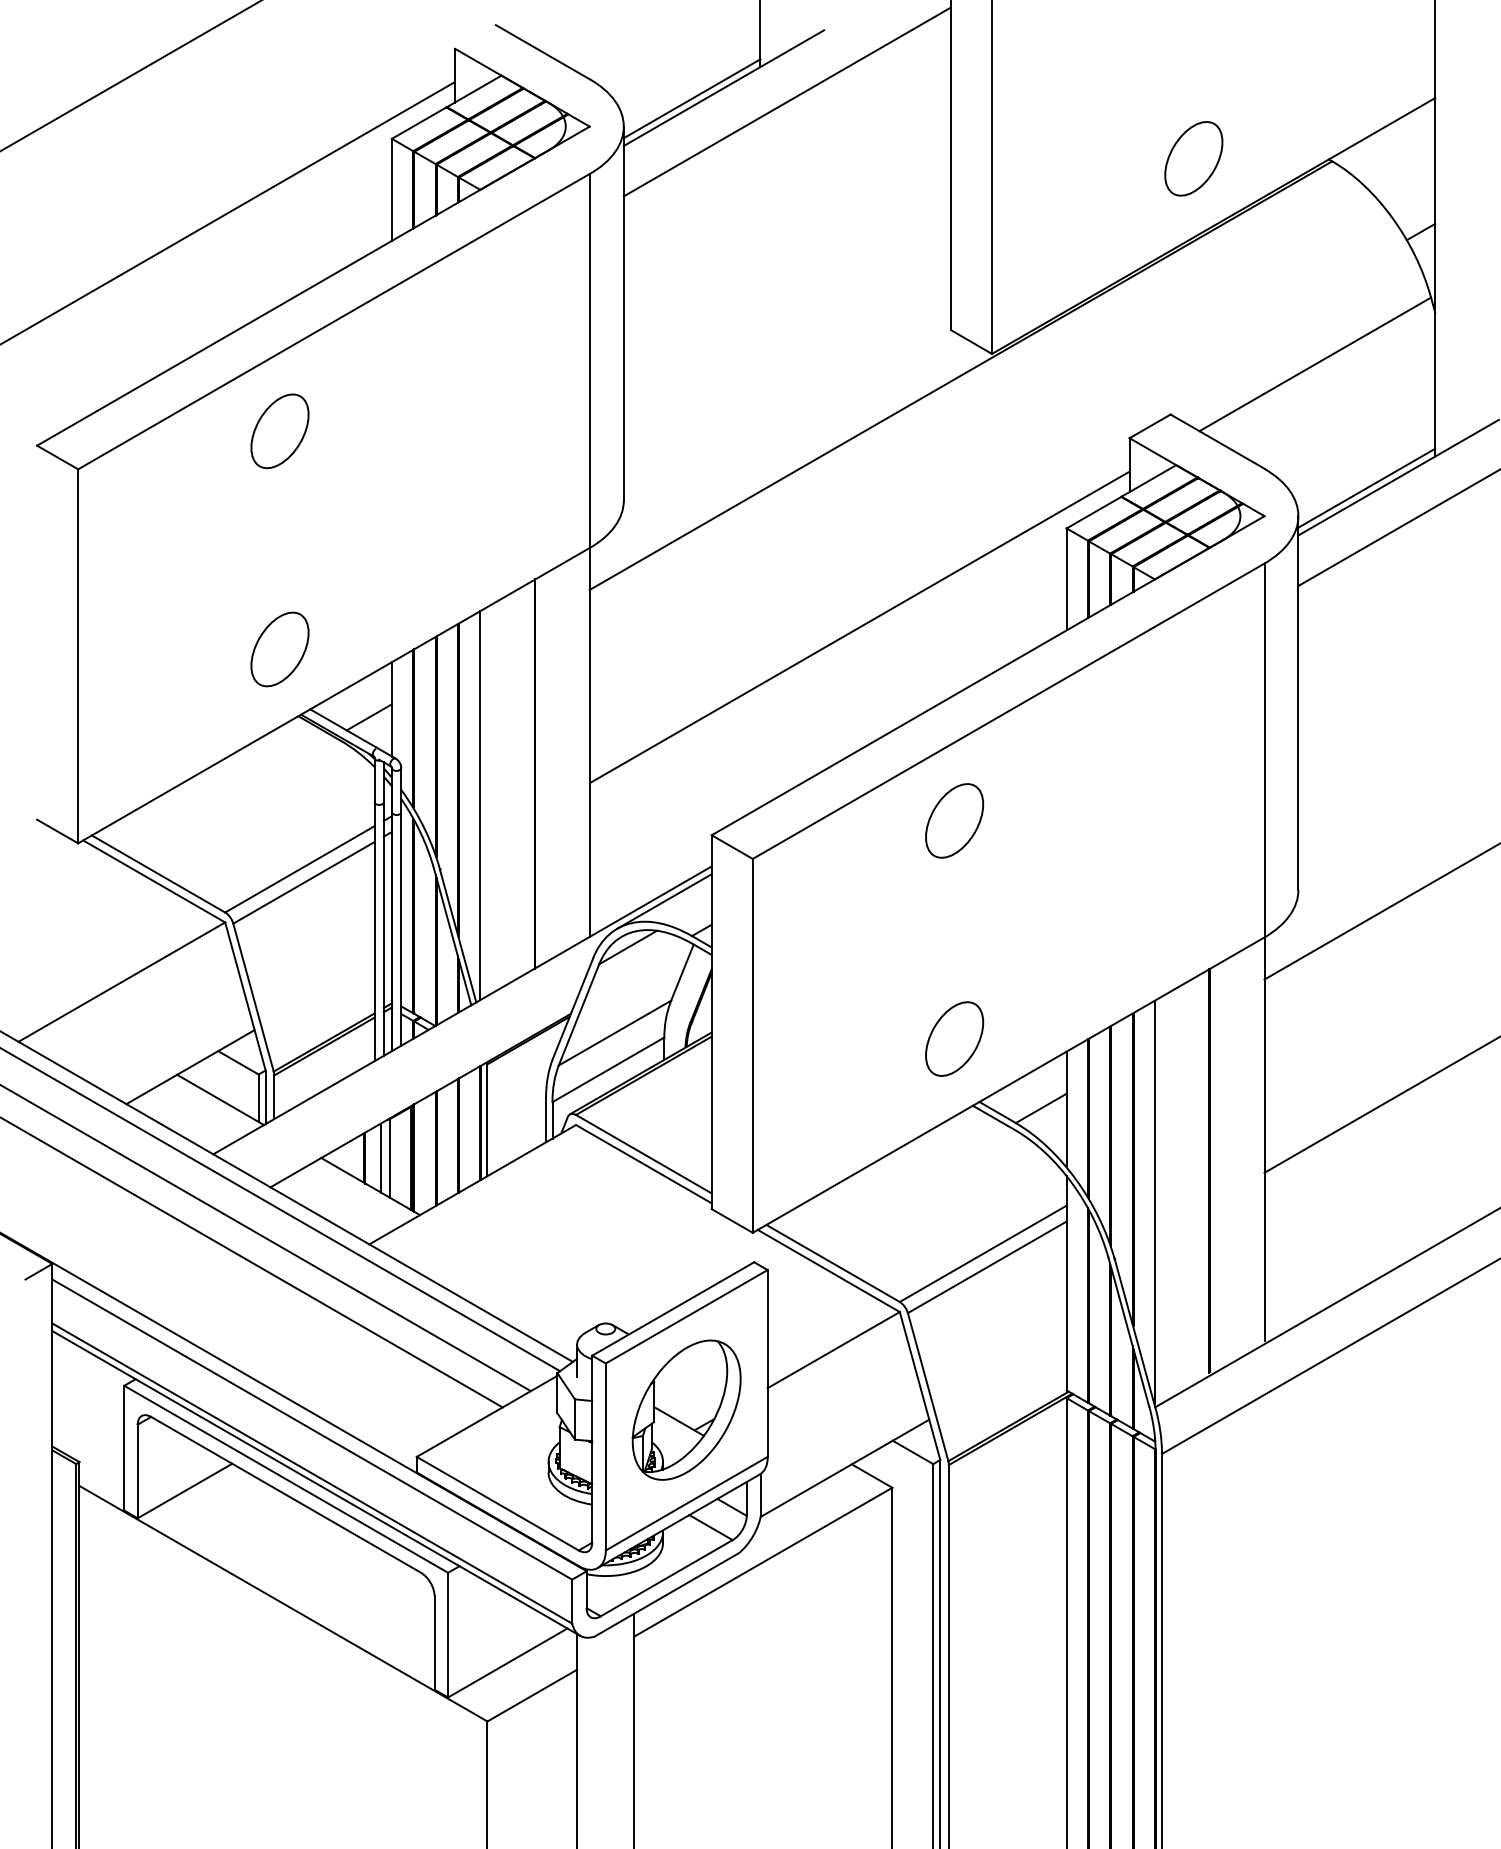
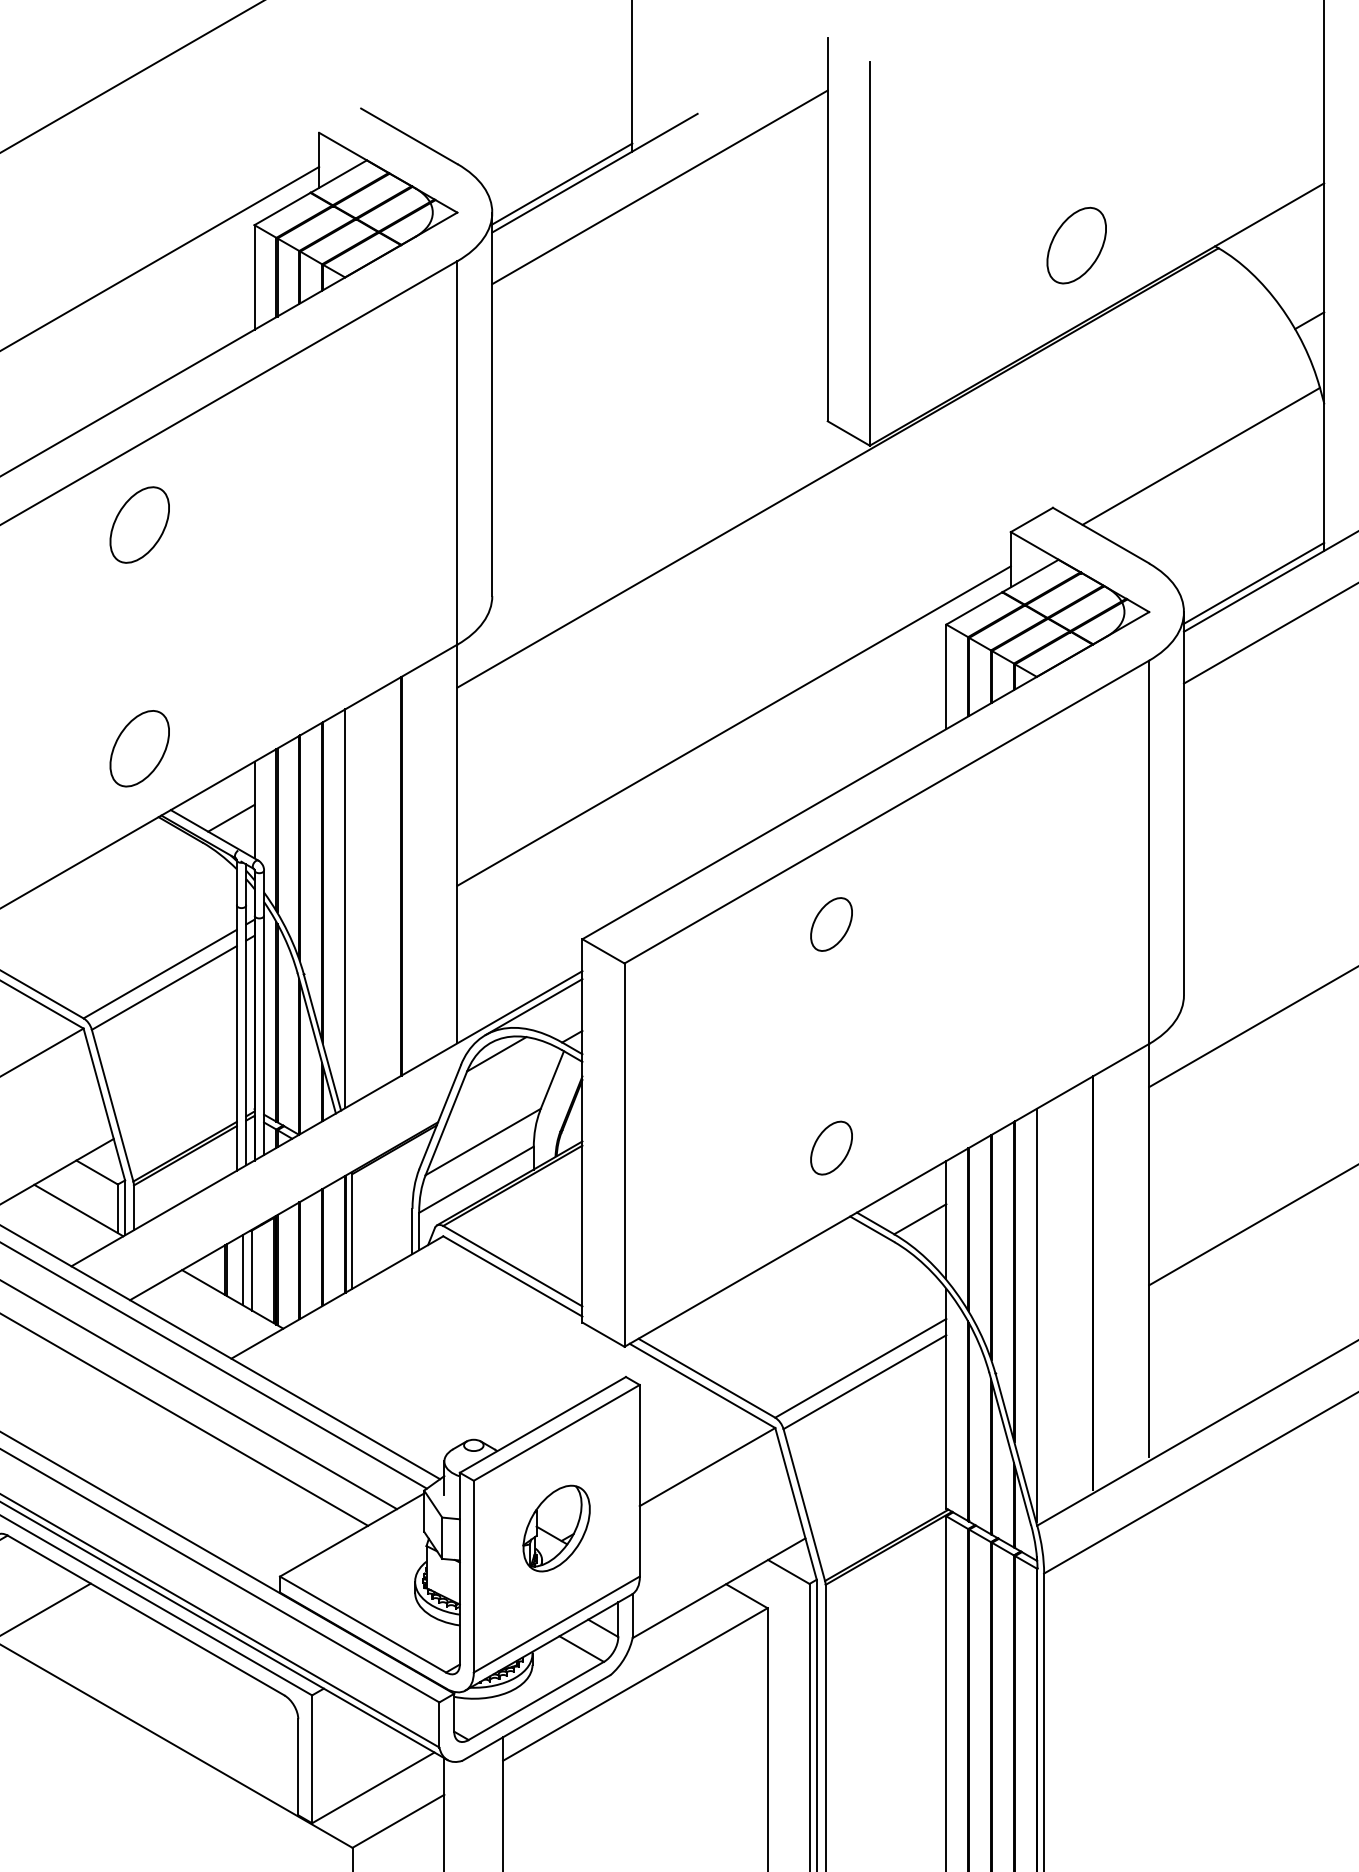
part: (954, 820) -> (831, 924), size x0.7
part: (954, 1038) -> (831, 1147), size x0.7
part: (686, 1409) -> (556, 1527), size x0.6

